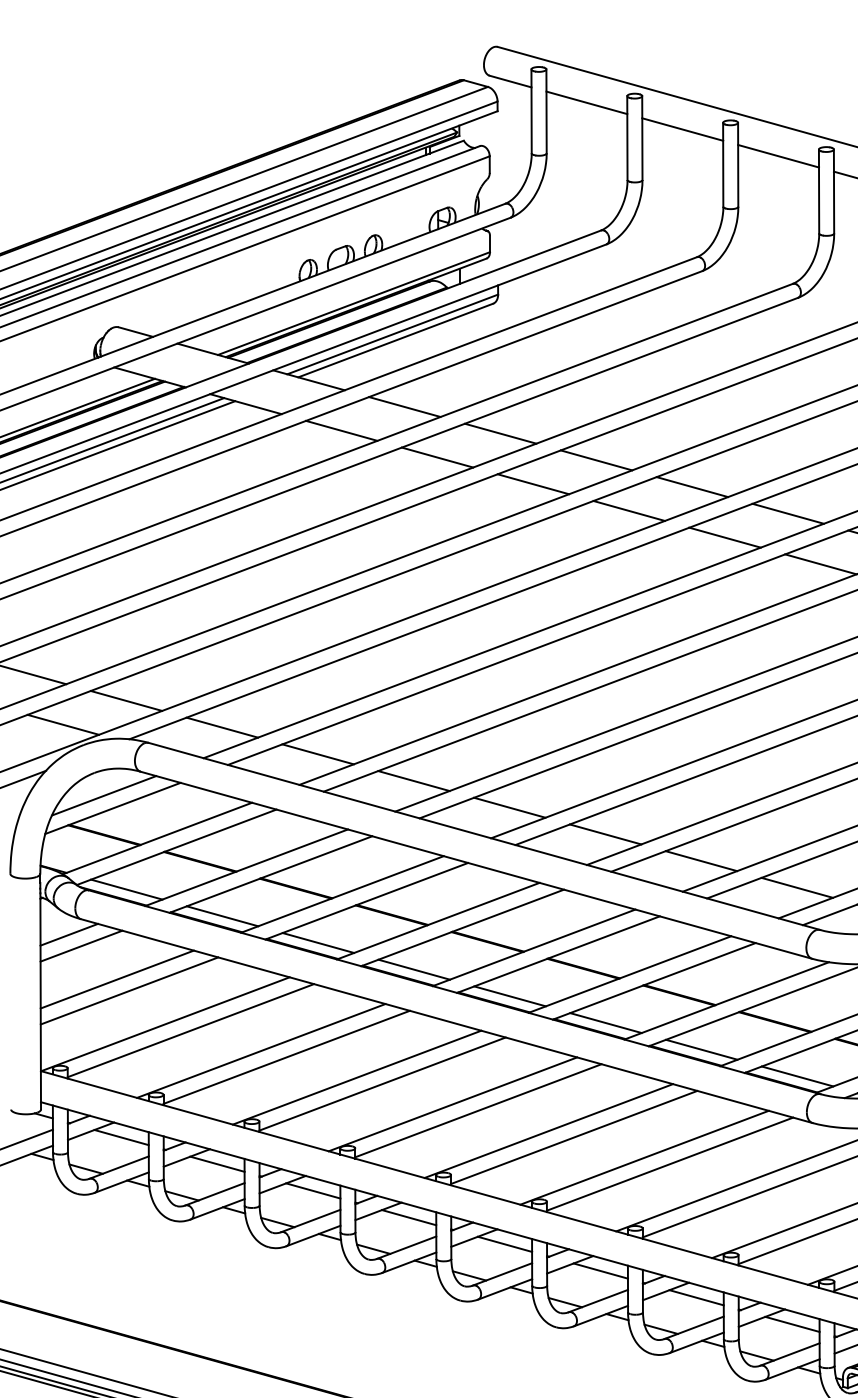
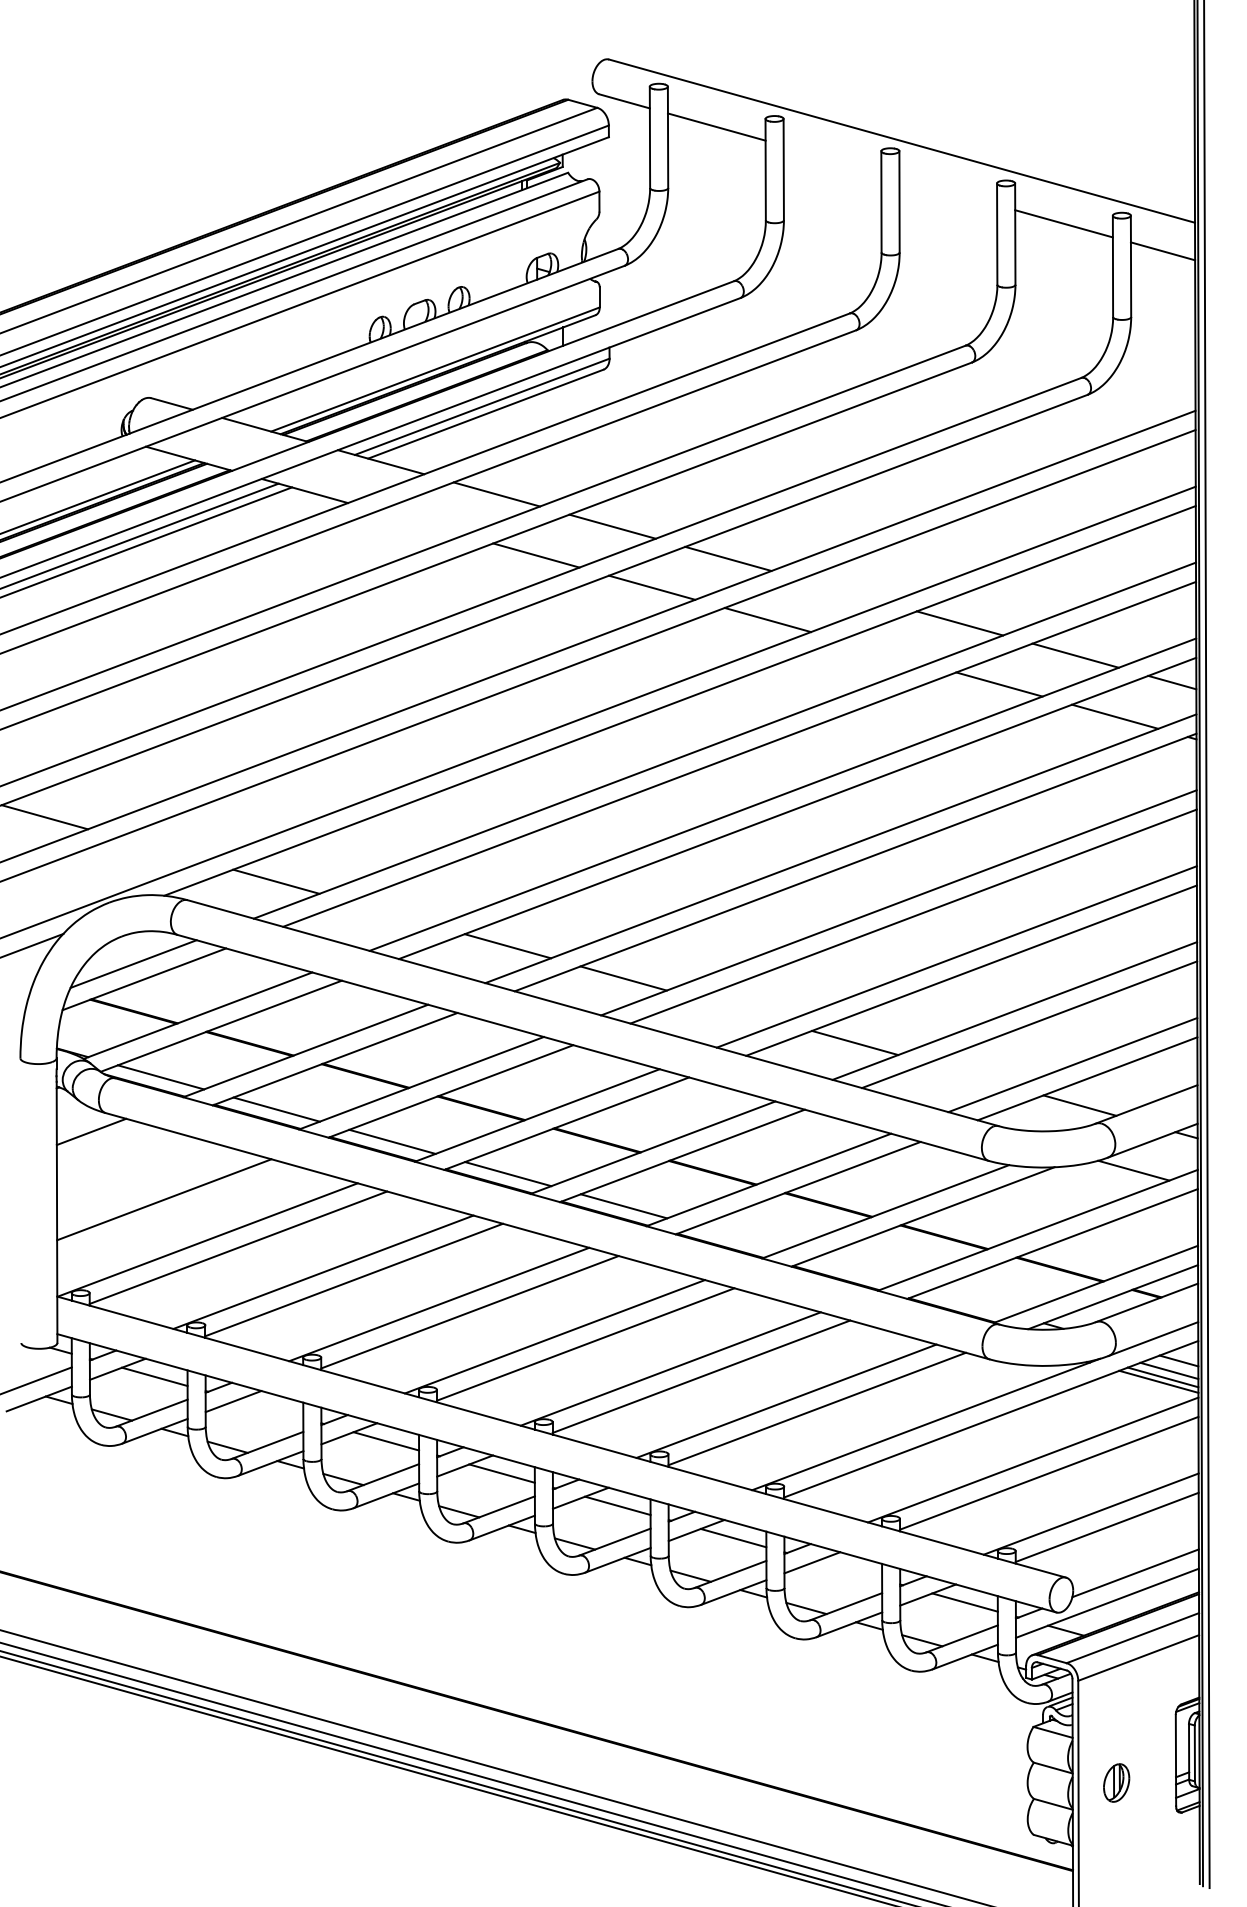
line: (682, 128) -> (832, 158), removed
line: (778, 156) -> (948, 191), removed
line: (341, 431) -> (420, 523), removed
line: (692, 487) -> (844, 591), removed
line: (724, 537) -> (883, 652), removed
line: (126, 700) -> (160, 849), removed
line: (63, 724) -> (84, 878), removed
line: (317, 753) -> (391, 913), removed
line: (605, 834) -> (739, 1010), removed
line: (796, 888) -> (970, 1075), removed
line: (80, 946) -> (105, 1145), removed
line: (117, 979) -> (149, 1185), removed
line: (605, 1023) -> (739, 1238), removed
line: (701, 1049) -> (855, 1270), removed
line: (797, 1076) -> (971, 1303), removed
line: (217, 1163) -> (270, 1408), removed
line: (696, 1297) -> (849, 1570), removed

